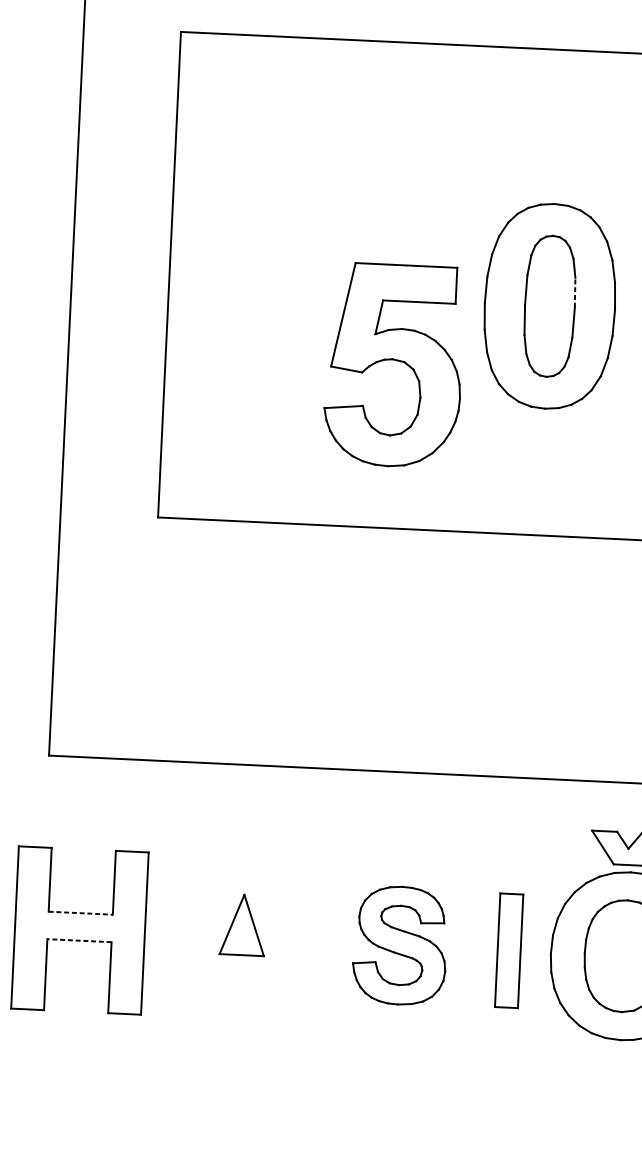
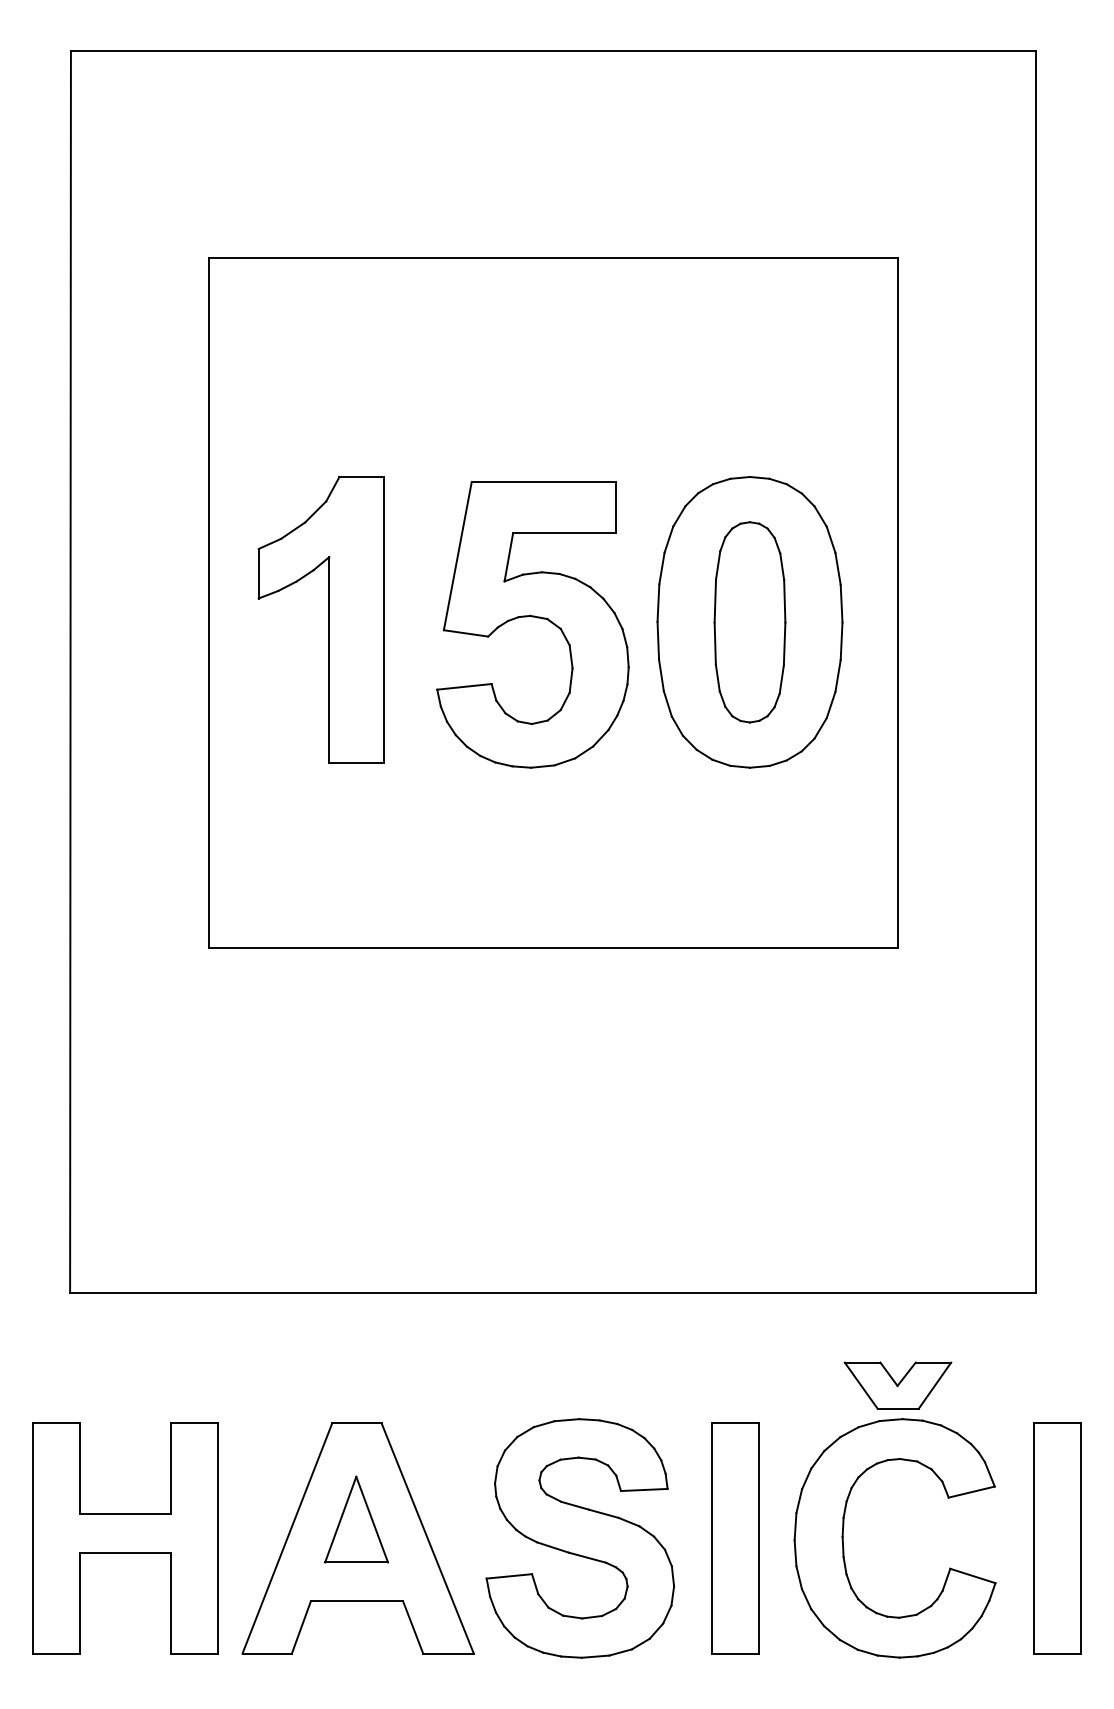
part: (253, 290) -> (328, 619), added
line: (574, 292) -> (784, 600), dashed -> solid
part: (393, 360) -> (532, 617), moved
line: (80, 913) -> (125, 1513), dashed -> solid
part: (243, 938) -> (357, 1538), added
line: (79, 940) -> (125, 1552), dashed -> solid
part: (400, 945) -> (580, 1538), size x1.43
part: (509, 950) -> (735, 1538), size x1.43

